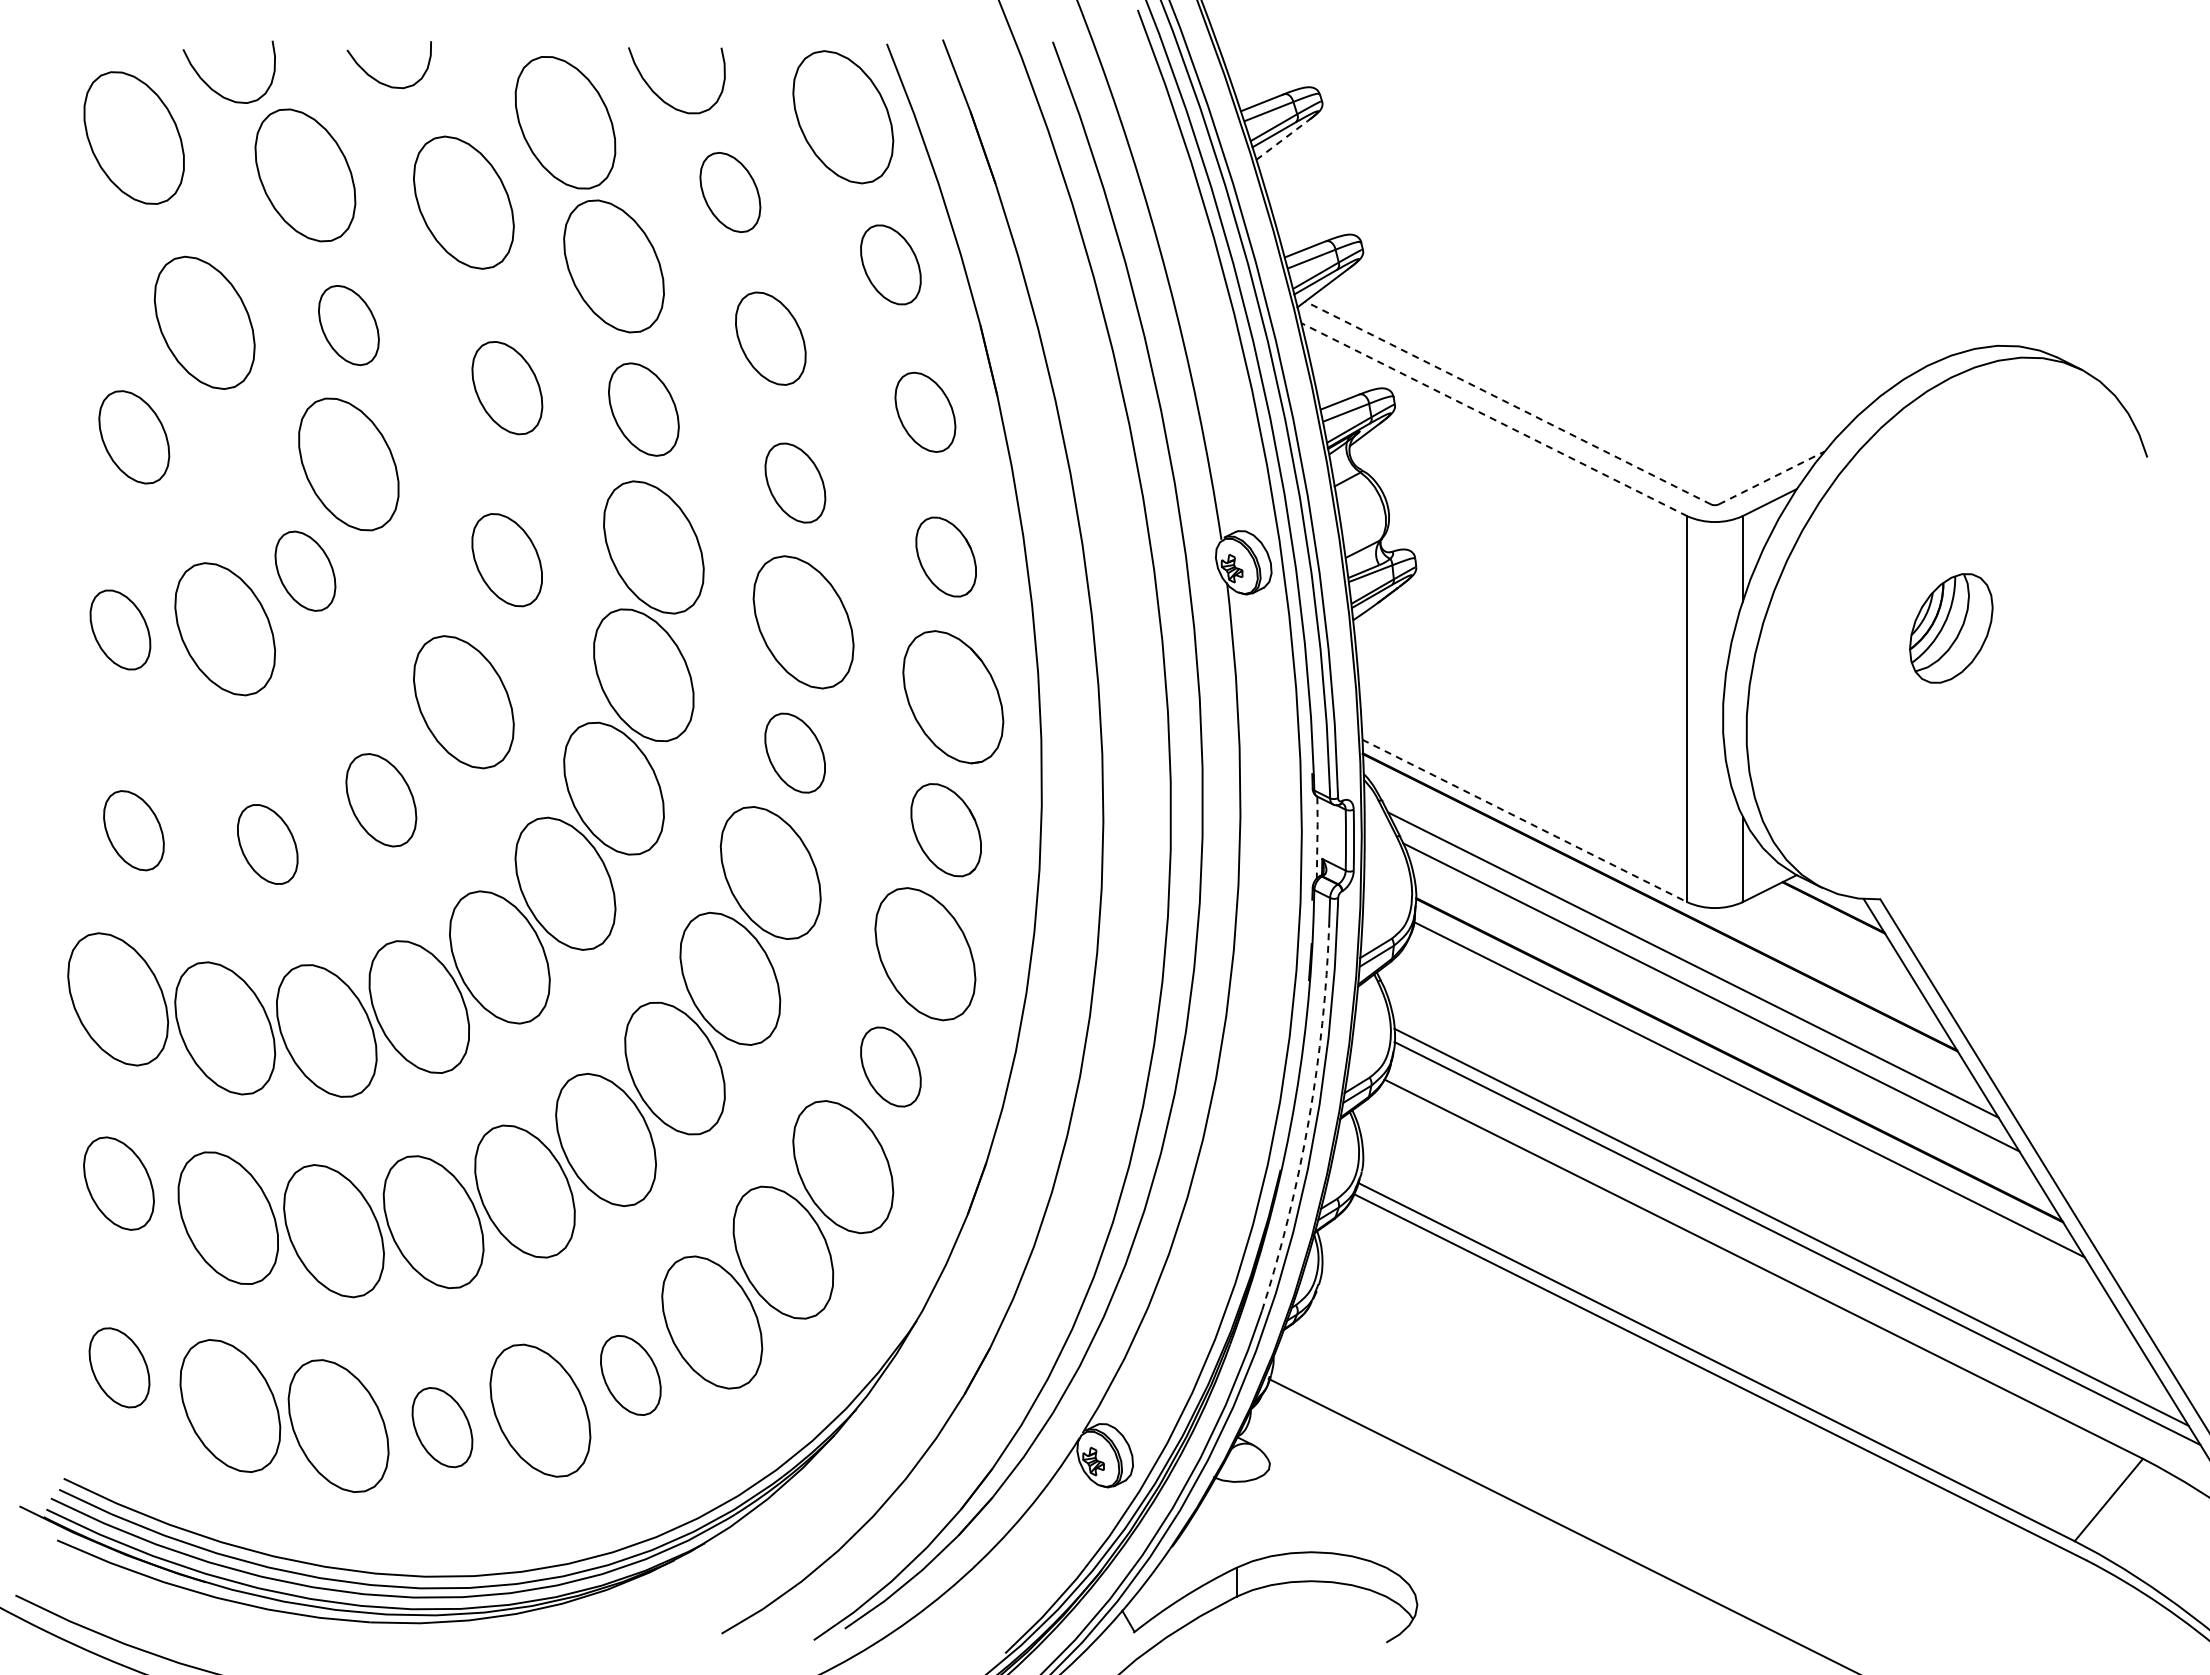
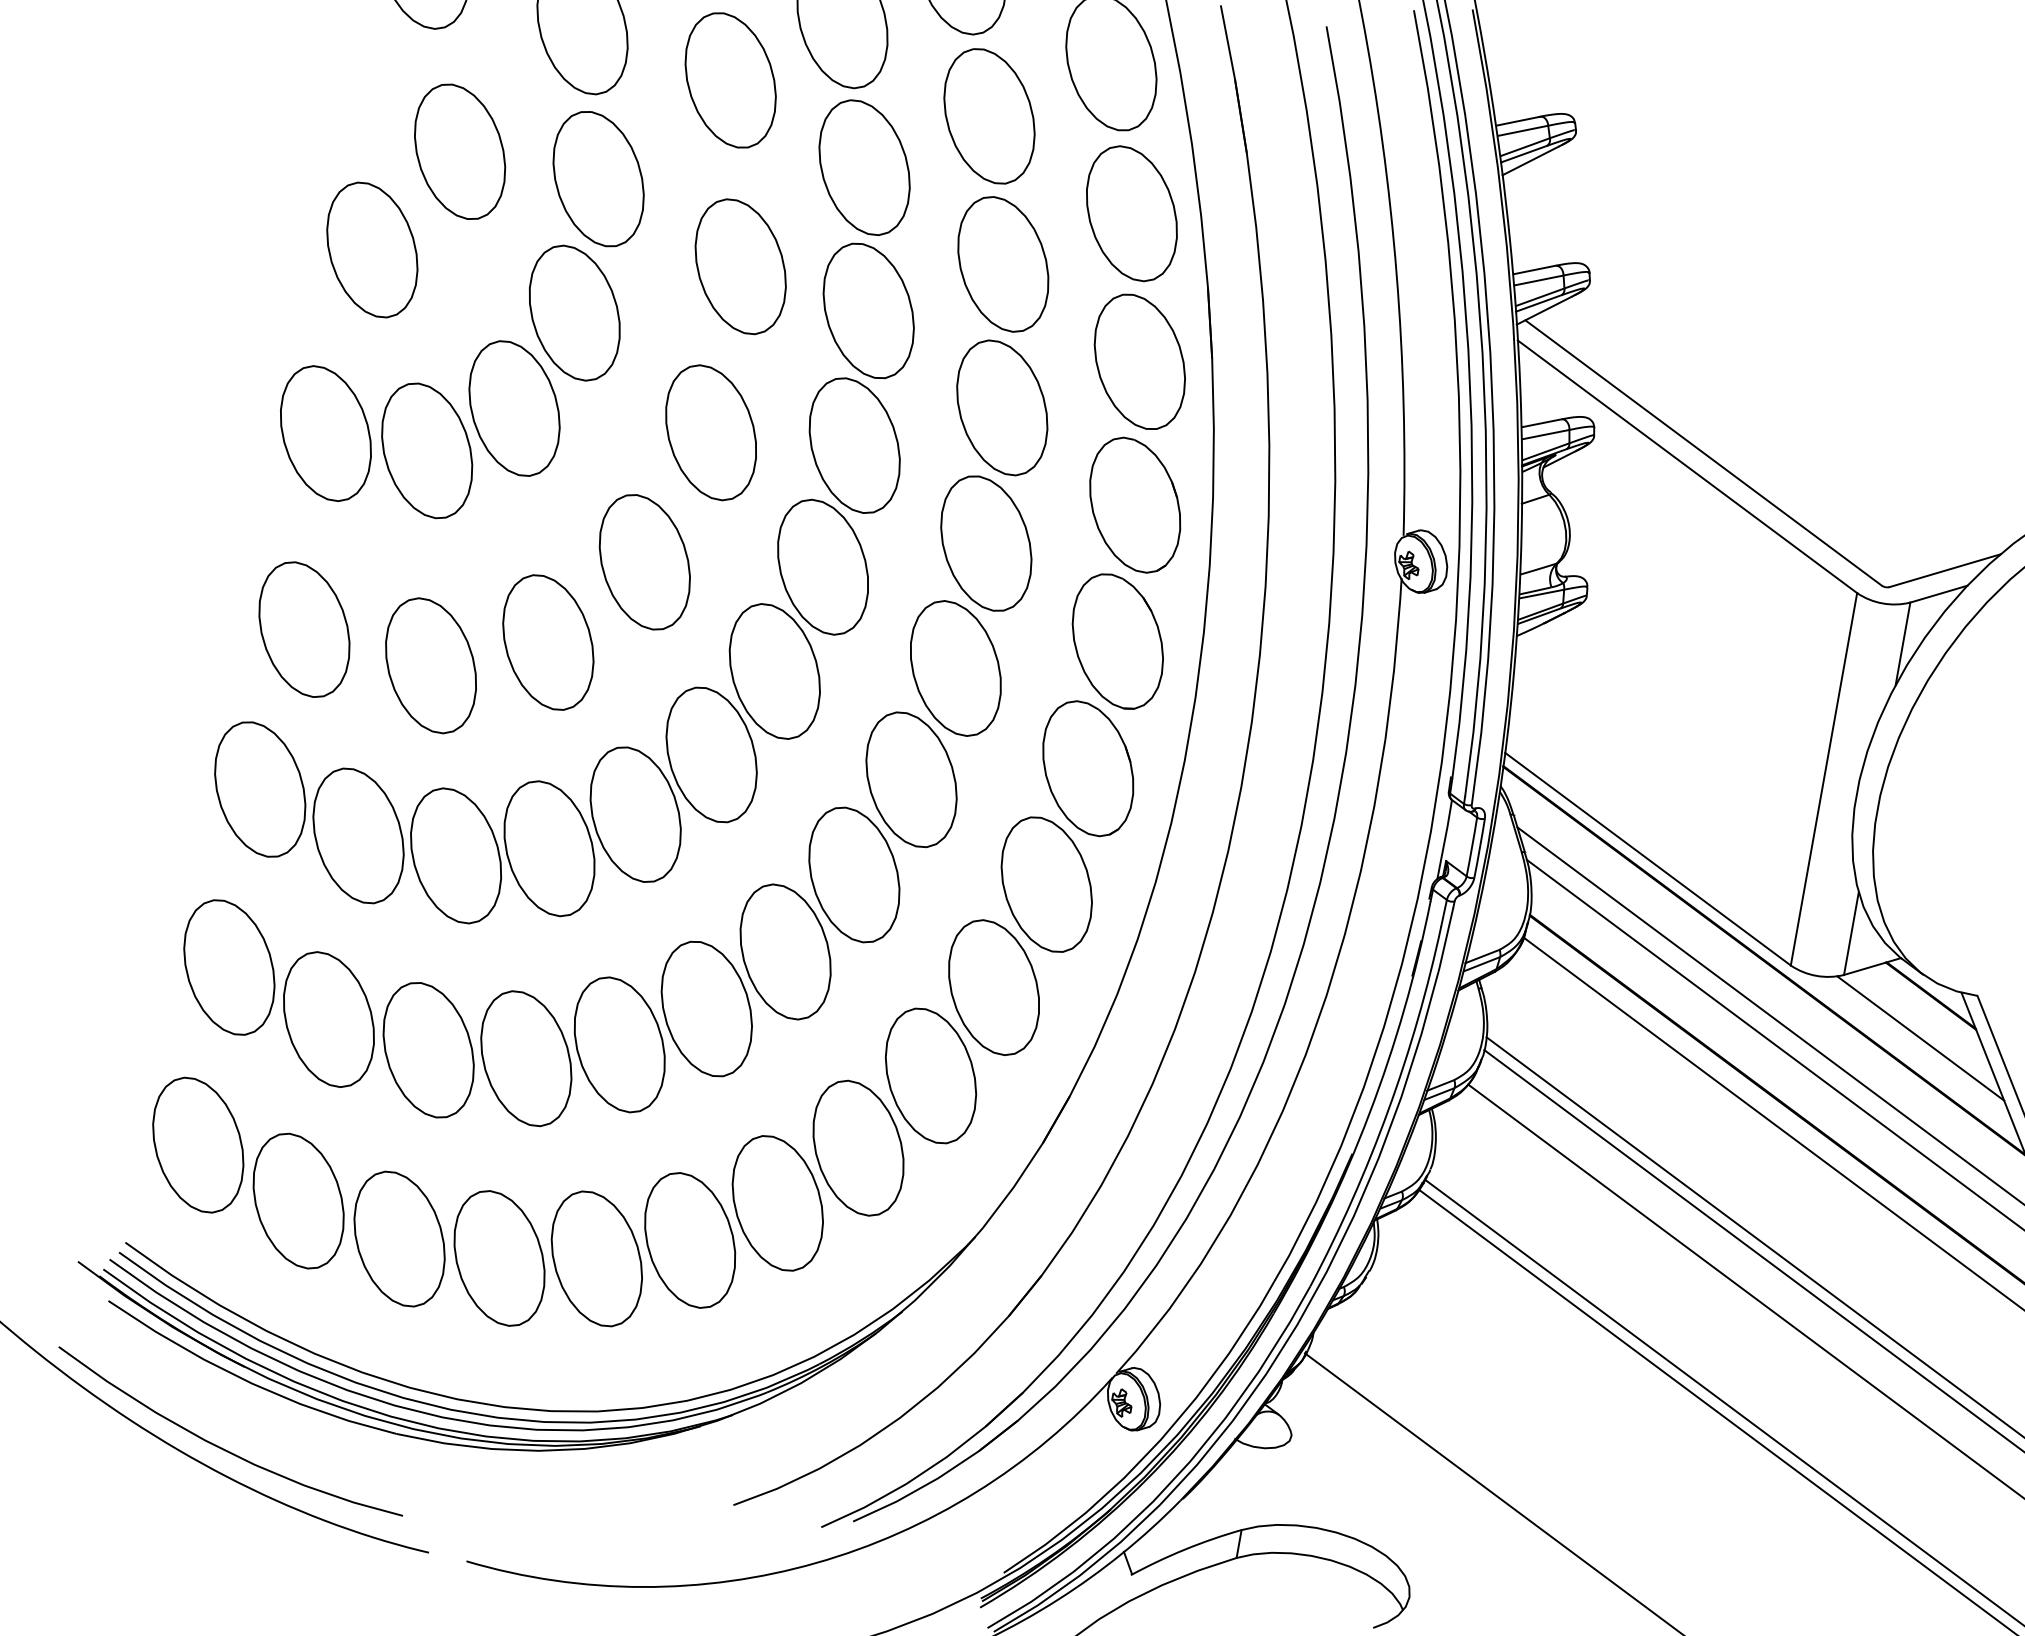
line: (1282, 140) -> (1531, 161), dashed -> solid
part: (730, 192) -> (989, 116), size x1.67
part: (890, 264) -> (1131, 213), size x1.67
part: (348, 325) -> (598, 179), size x1.67
part: (770, 338) -> (1003, 264), size x1.43
part: (507, 387) -> (741, 266), size x1.43
line: (1508, 402) -> (1704, 452), dashed -> solid
part: (643, 409) -> (868, 310), size x1.43
part: (925, 412) -> (1139, 362), size x1.67
line: (1494, 419) -> (1687, 466), dashed -> solid
part: (134, 437) -> (372, 250), size x1.43
line: (1771, 478) -> (1944, 571), dashed -> solid
part: (795, 482) -> (1002, 407), size x1.67
part: (945, 556) -> (1134, 504), size x1.67
part: (506, 559) -> (710, 431), size x1.43
part: (305, 571) -> (514, 408), size x1.67
part: (120, 629) -> (326, 433), size x1.67
part: (794, 752) -> (955, 667), size x1.67
part: (381, 800) -> (548, 642), size x1.43
line: (1524, 820) -> (1647, 858), dashed -> solid
part: (945, 829) -> (1087, 767), size x1.43
part: (133, 830) -> (304, 629), size x1.67
line: (1317, 837) -> (1445, 839), dashed -> solid
part: (267, 844) -> (430, 665), size x1.67
line: (1830, 951) -> (1920, 1037), added
part: (890, 1066) -> (993, 987), size x1.67
arc: (1308, 1120) -> (1387, 1110), dashed -> solid
part: (118, 1183) -> (228, 967), size x1.43
part: (119, 1367) -> (198, 1144), size x1.67
part: (630, 1375) -> (689, 1240), size x1.67
part: (442, 1427) -> (499, 1258), size x1.67

